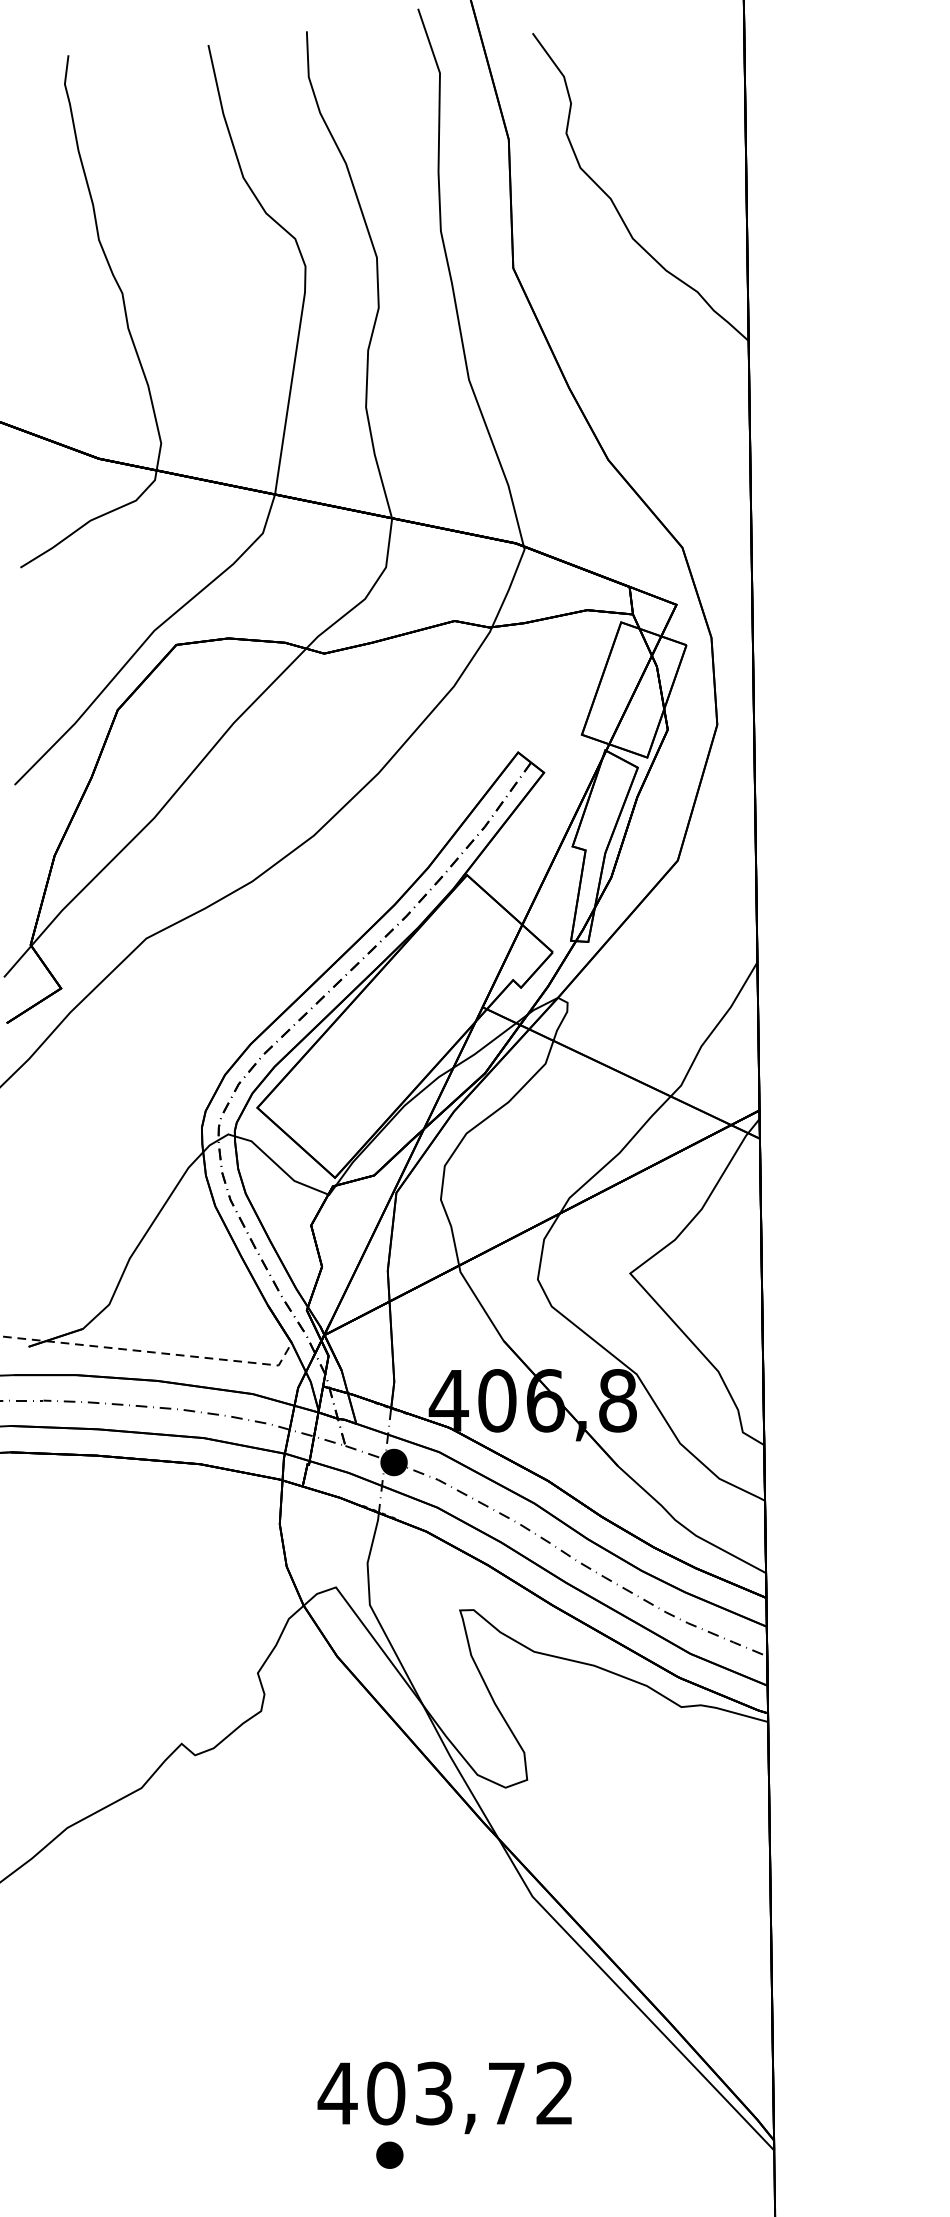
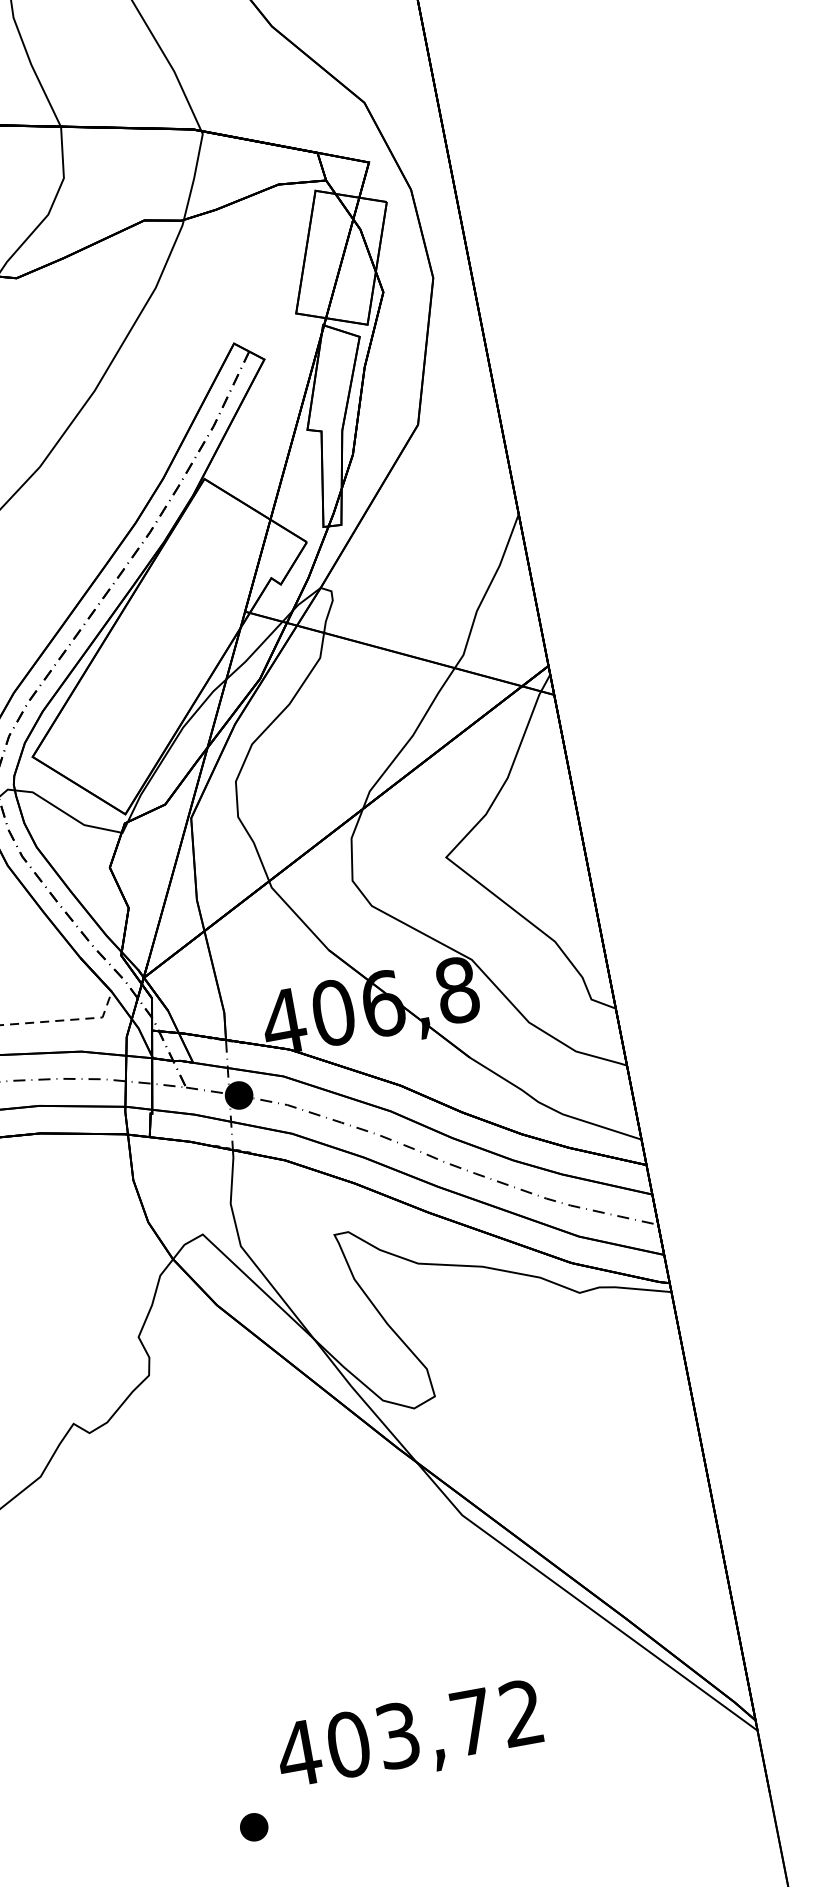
part: (389, 2154) -> (253, 1826), moved

